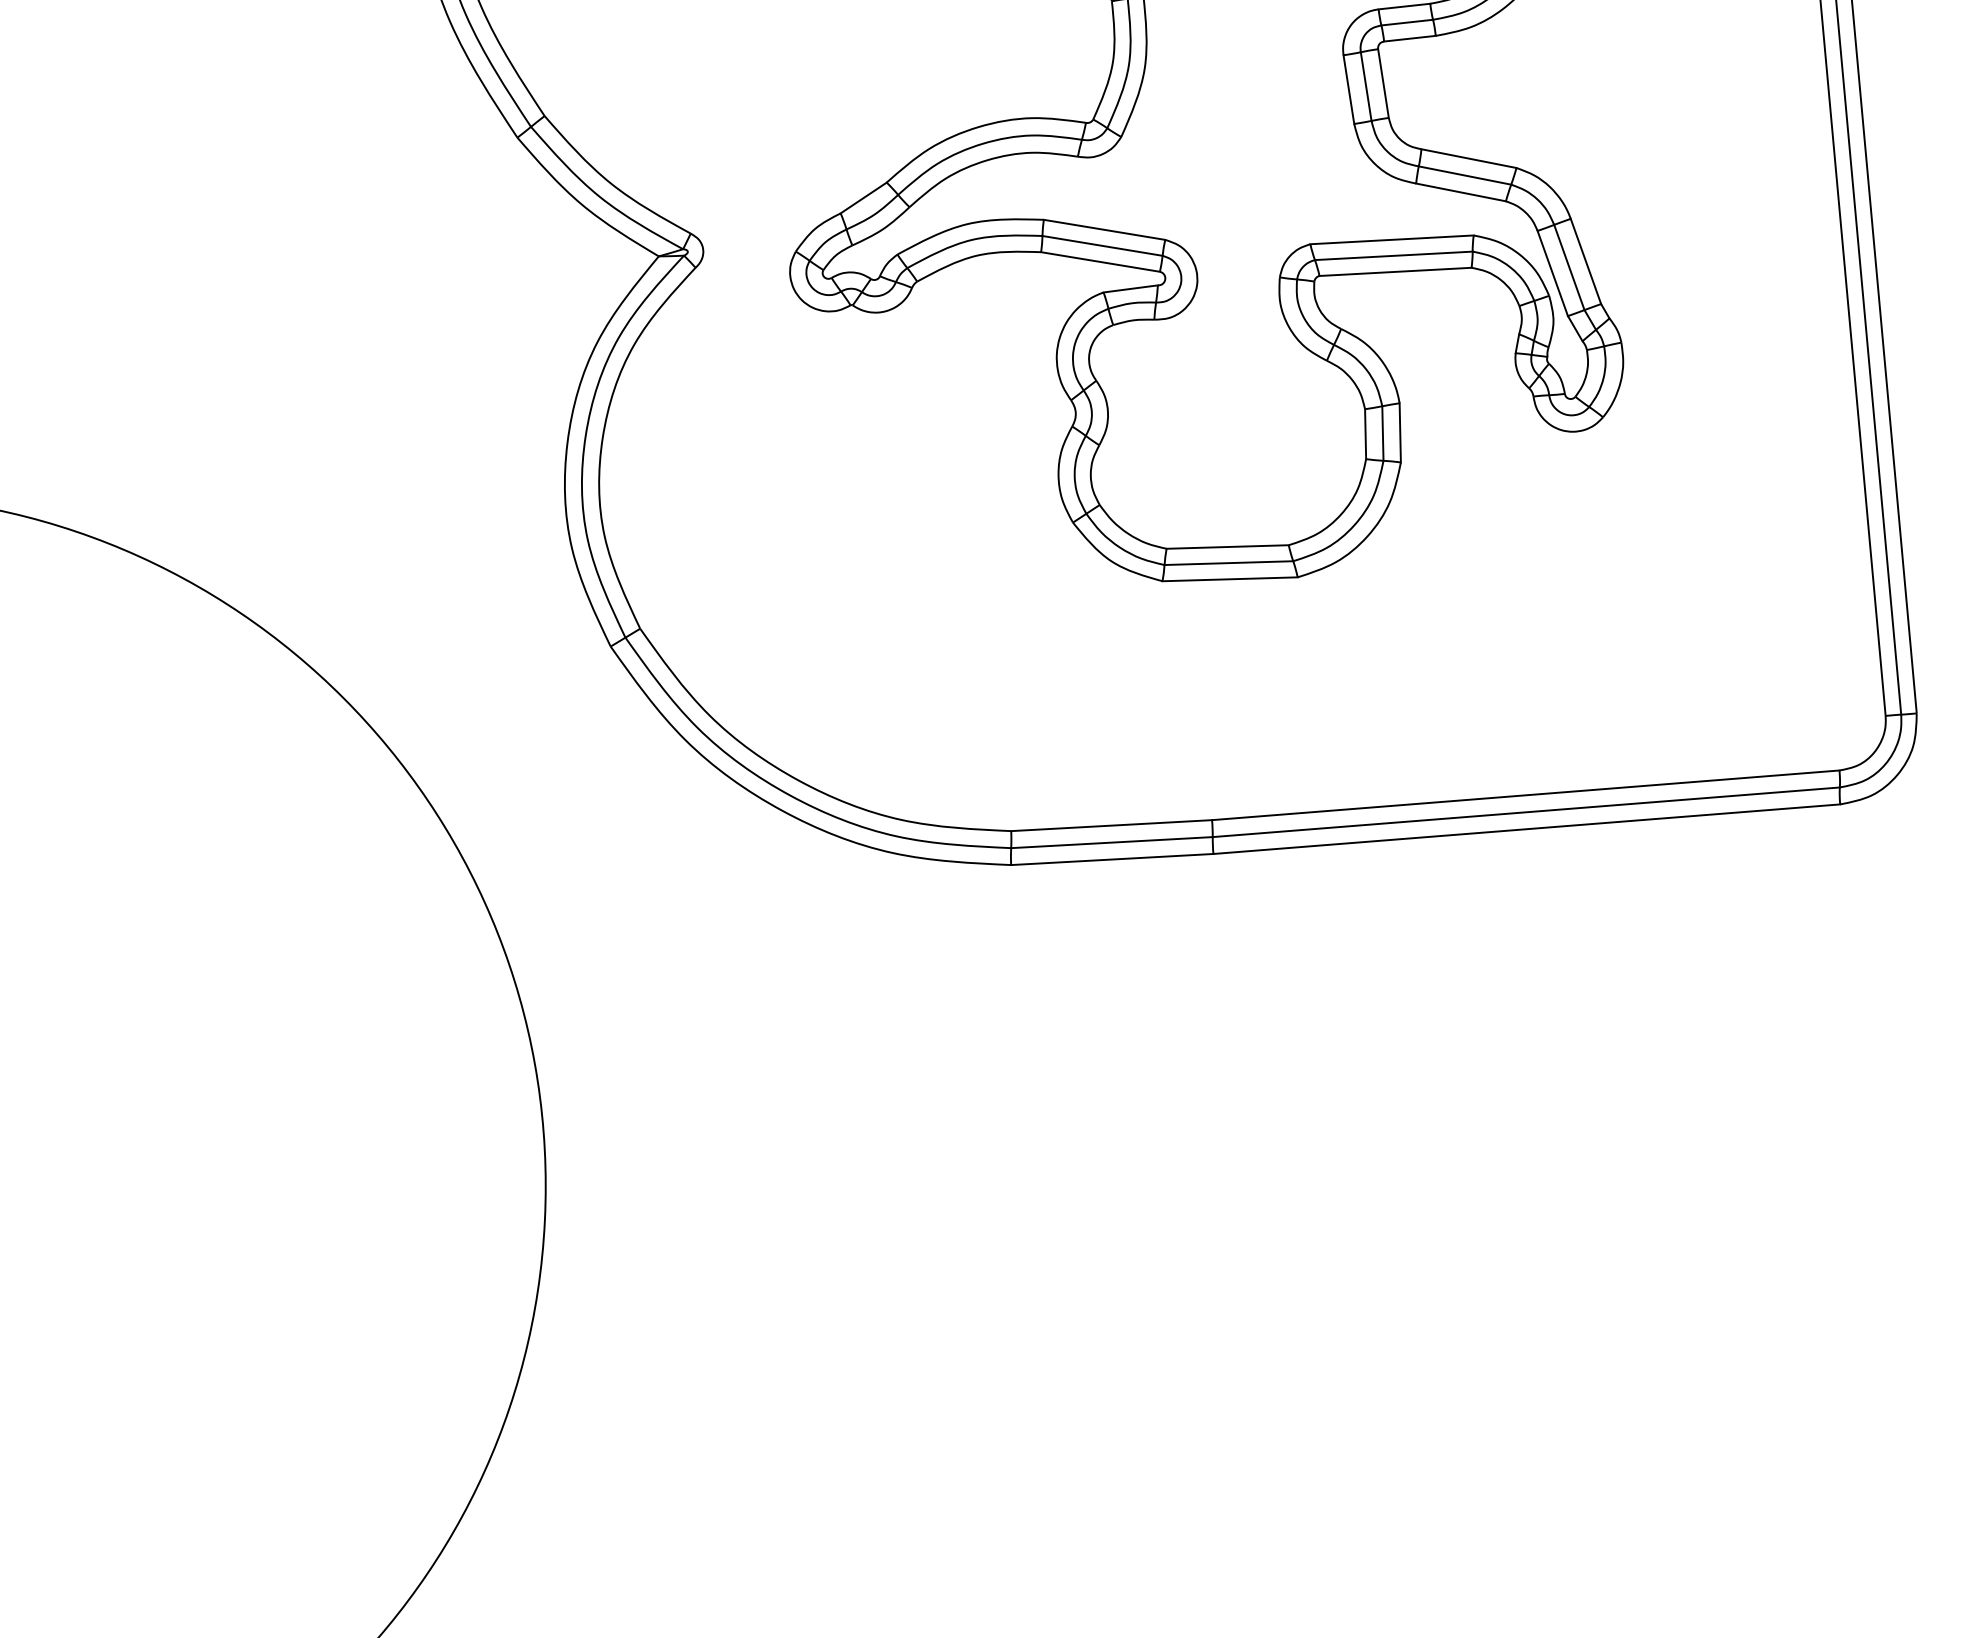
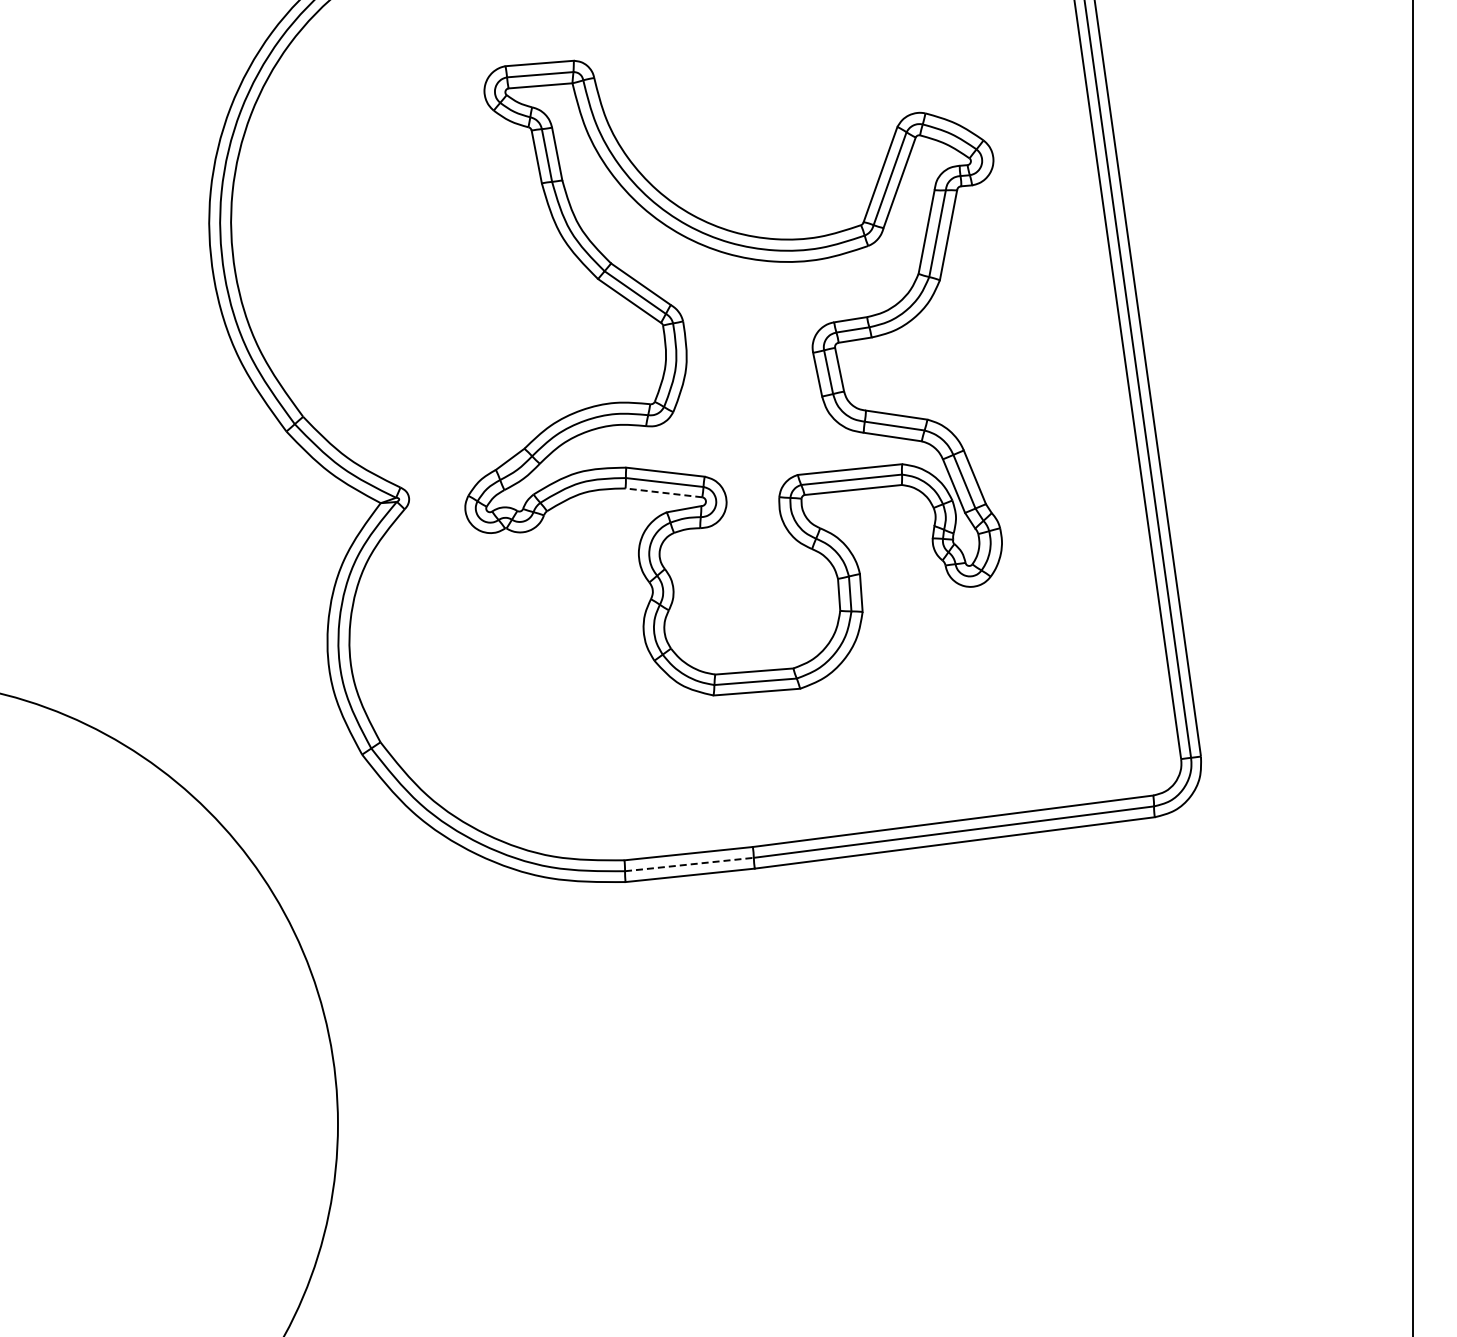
line: (1099, 261) -> (663, 492), solid -> dashed
line: (1112, 842) -> (689, 864), solid -> dashed

